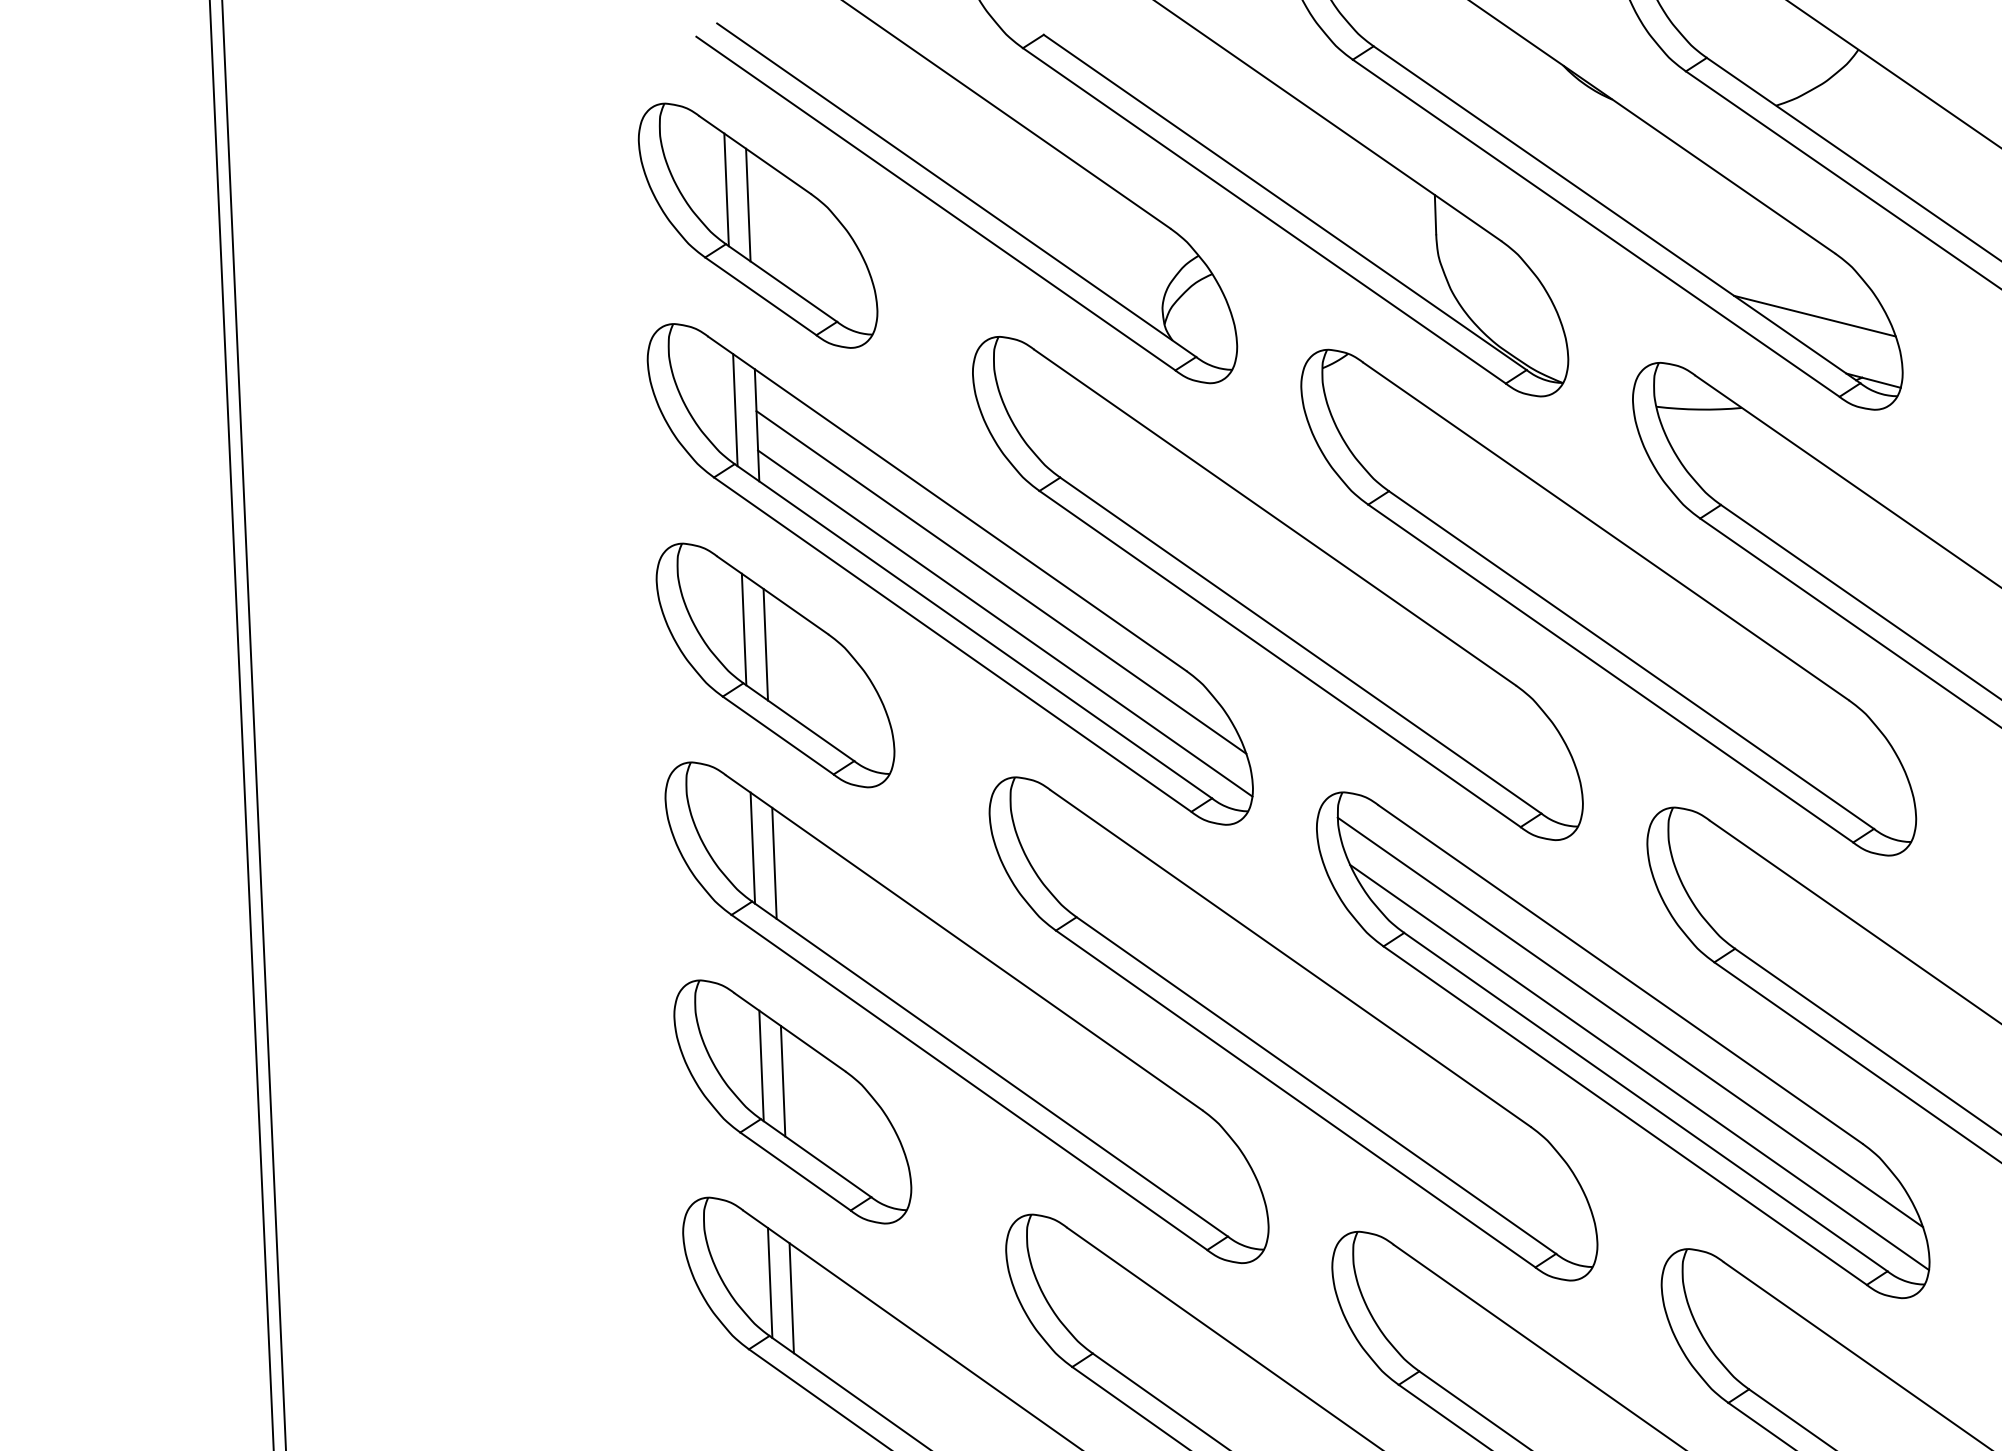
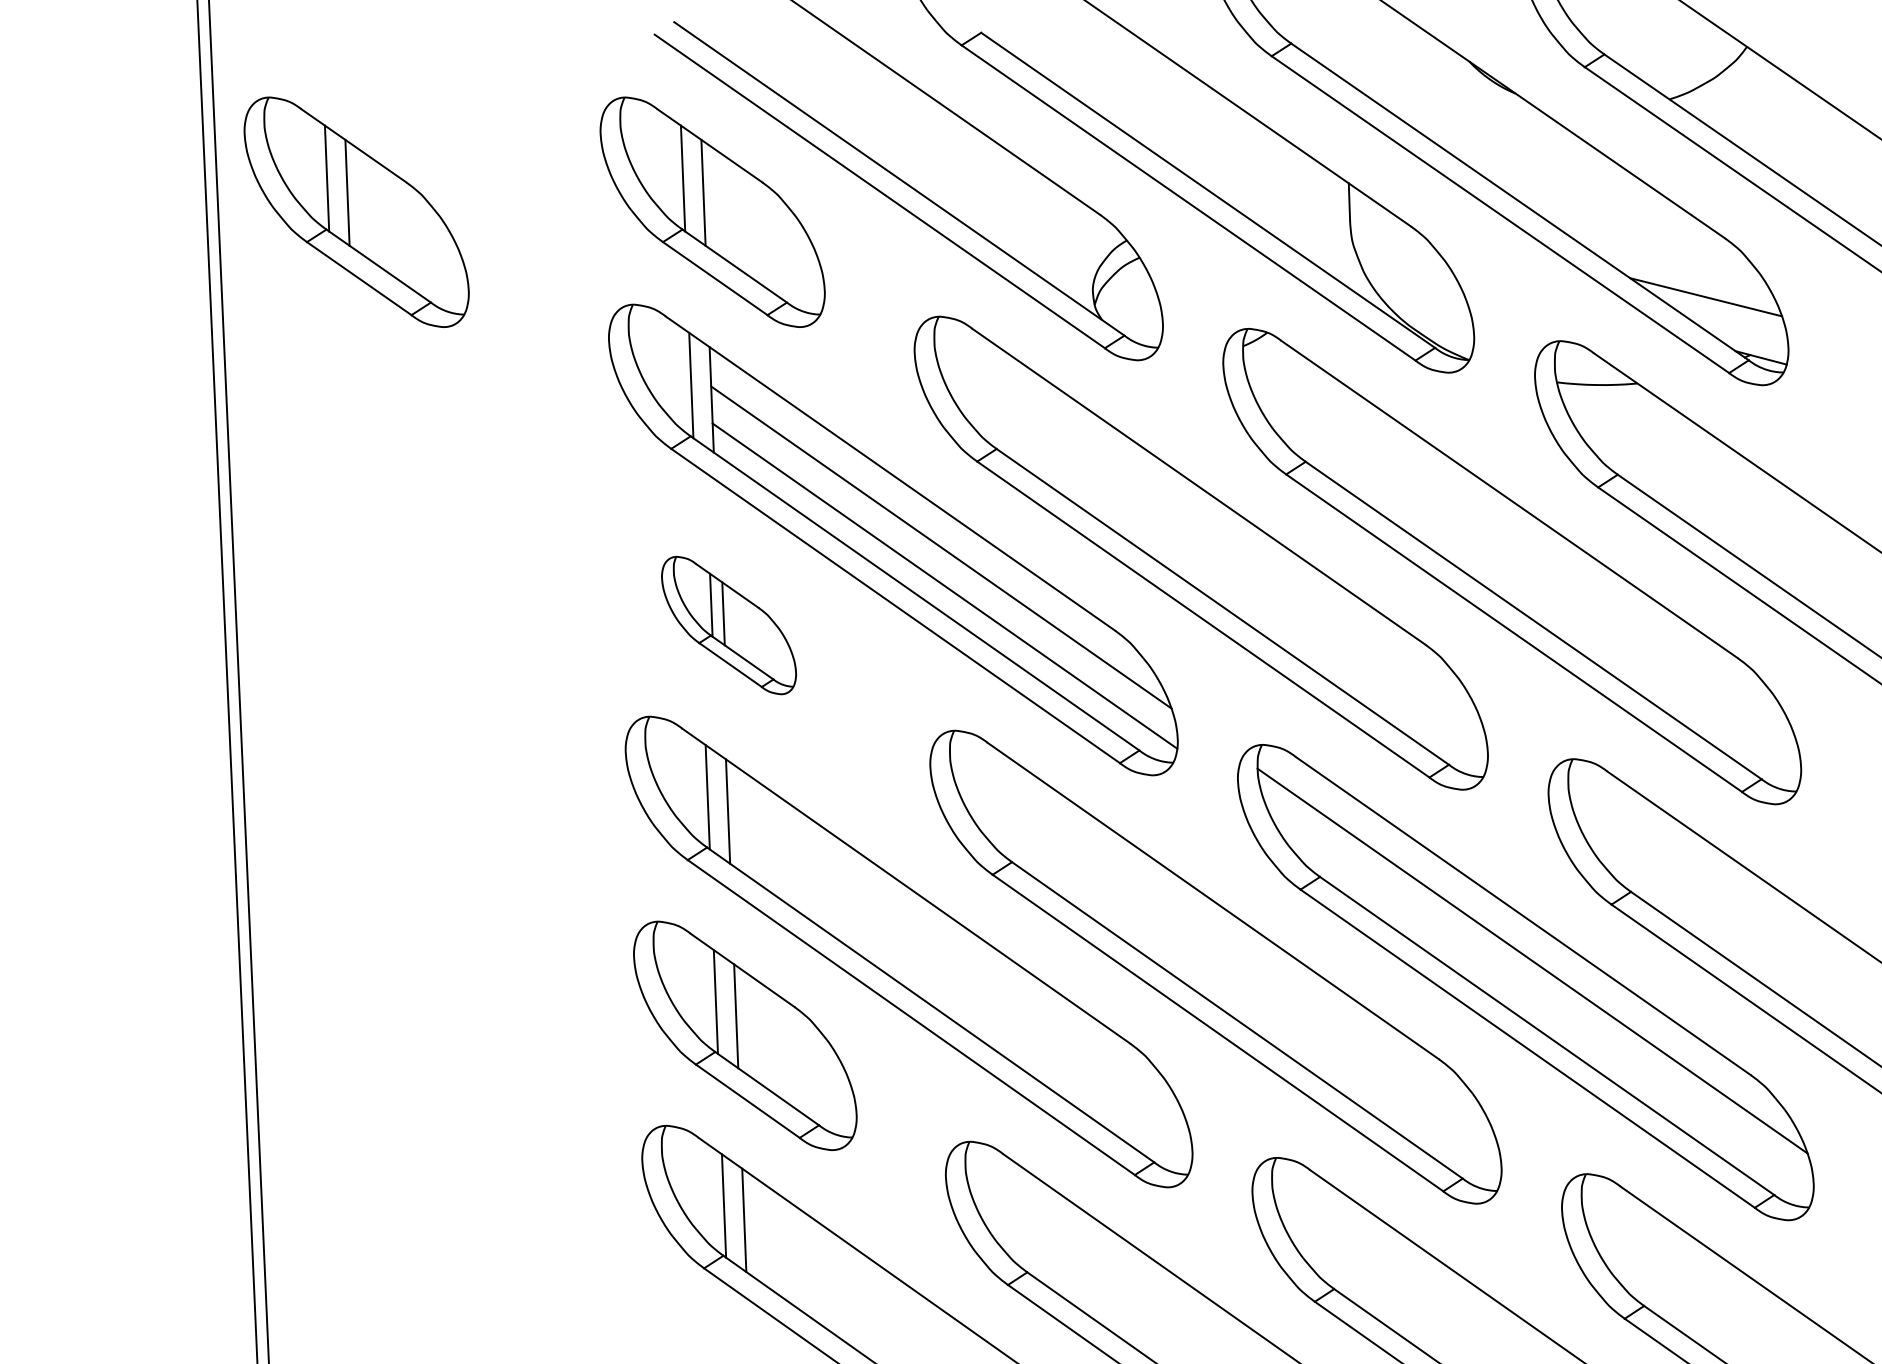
part: (379, 224) -> (356, 211), added
part: (774, 665) -> (728, 625), size x0.6
line: (1639, 1067) -> (1541, 1003), removed

